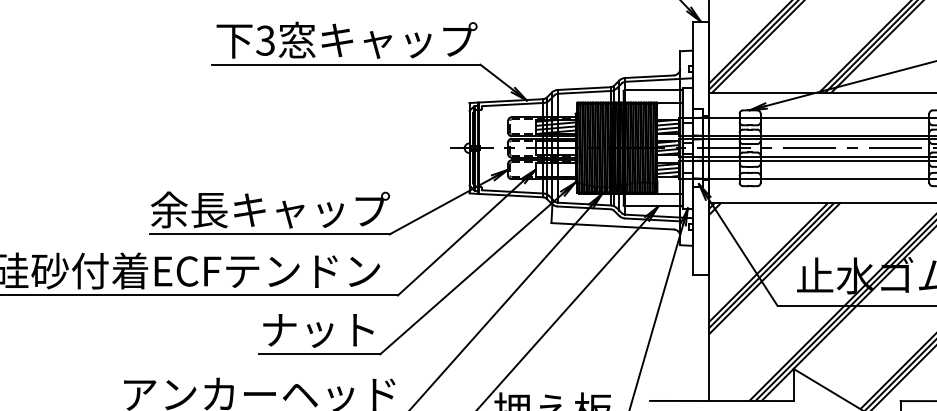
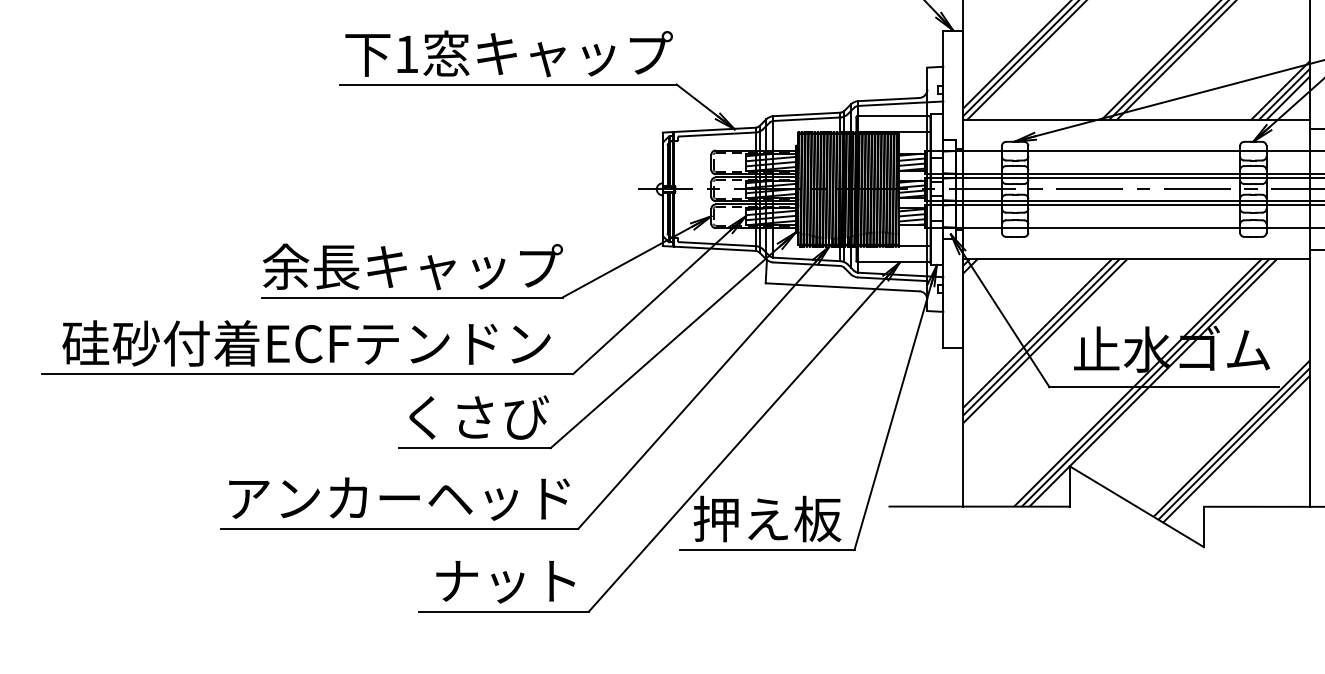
text: (265, 40) -> (406, 54), 3 -> 1
hatch: (556, 148) -> (771, 189), added
hatch: (556, 169) -> (771, 215), added
text: (321, 329) -> (476, 417), ナット -> くさび

